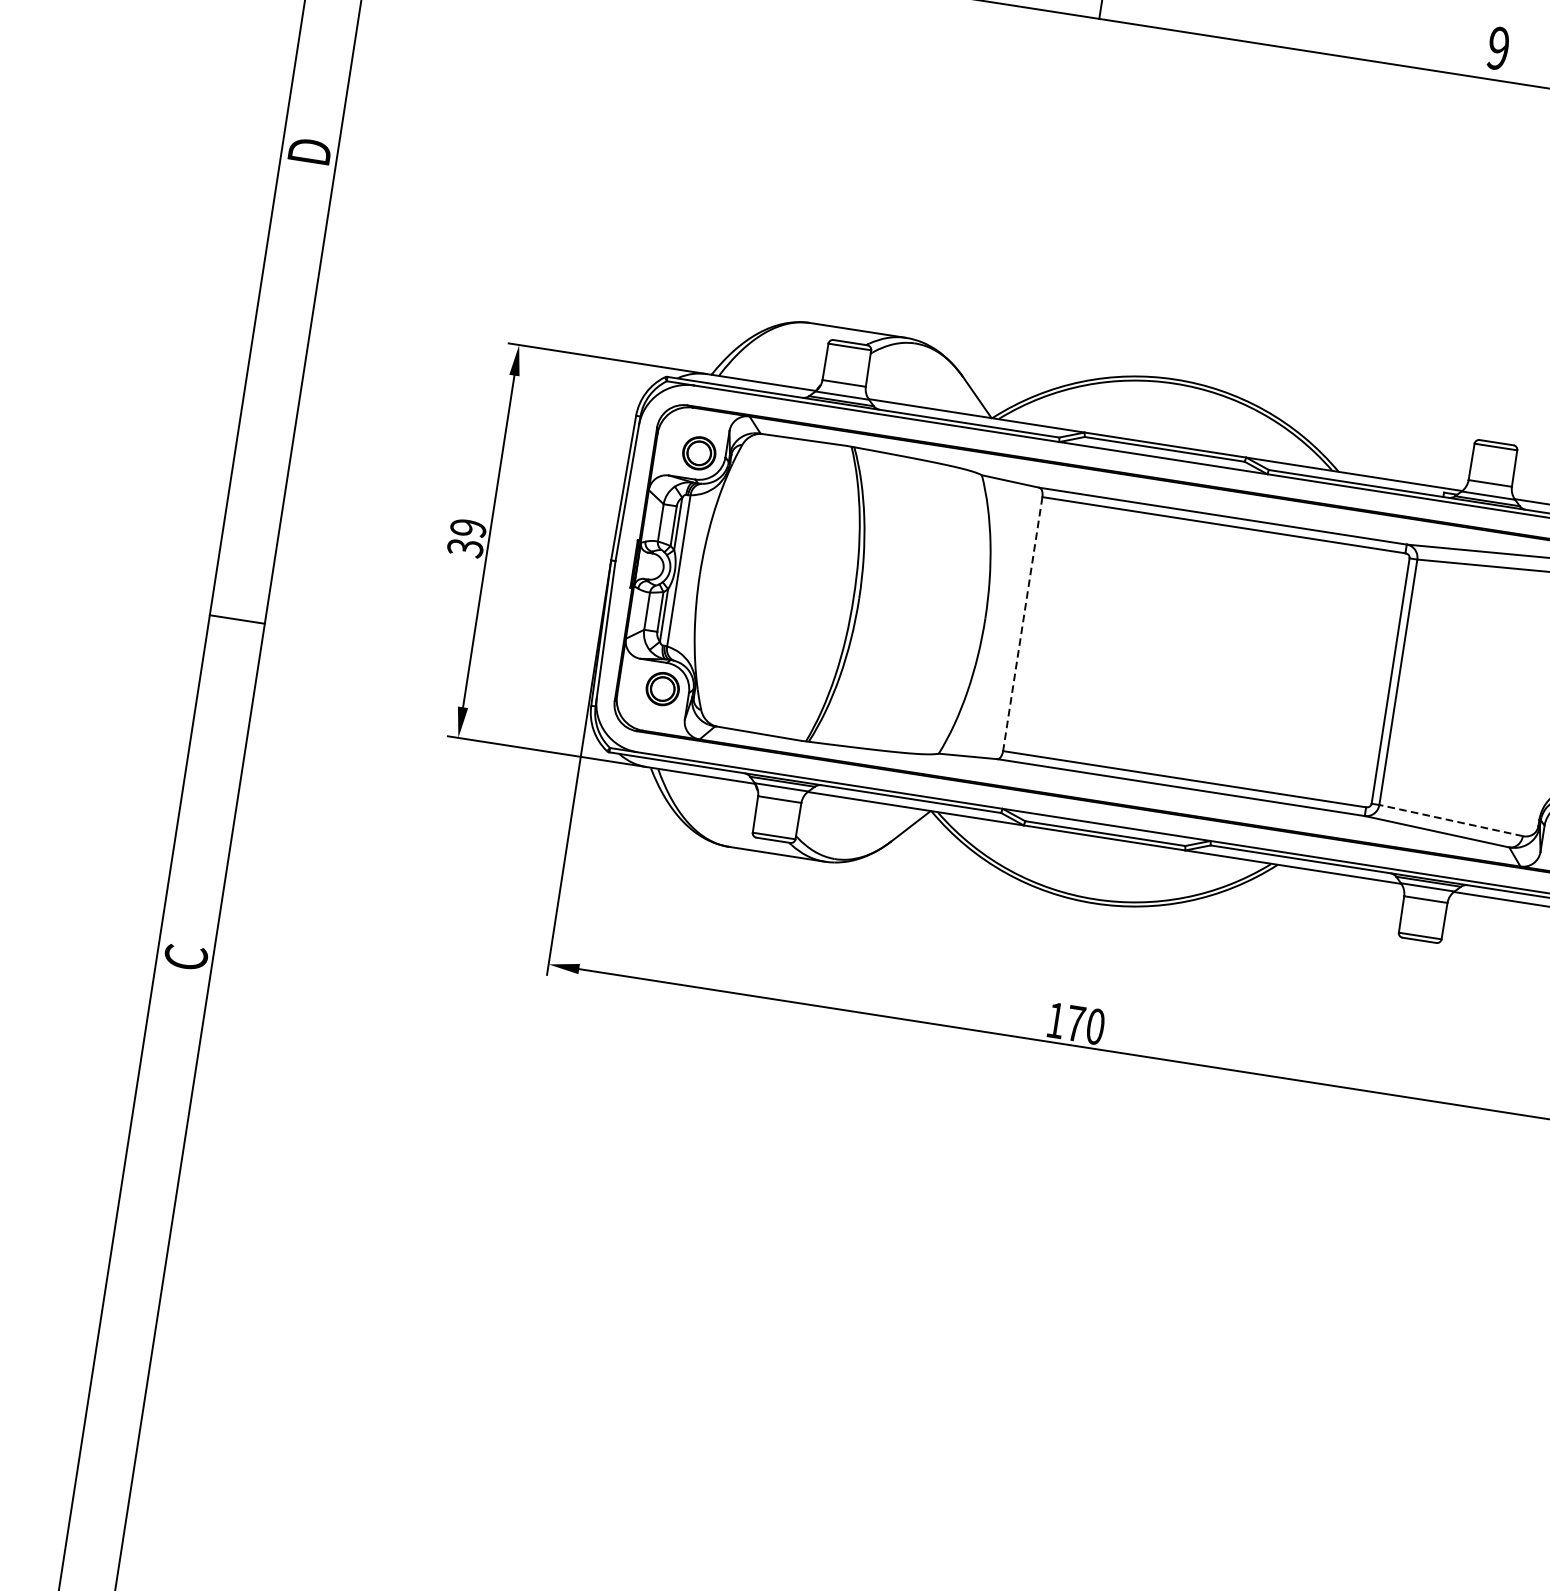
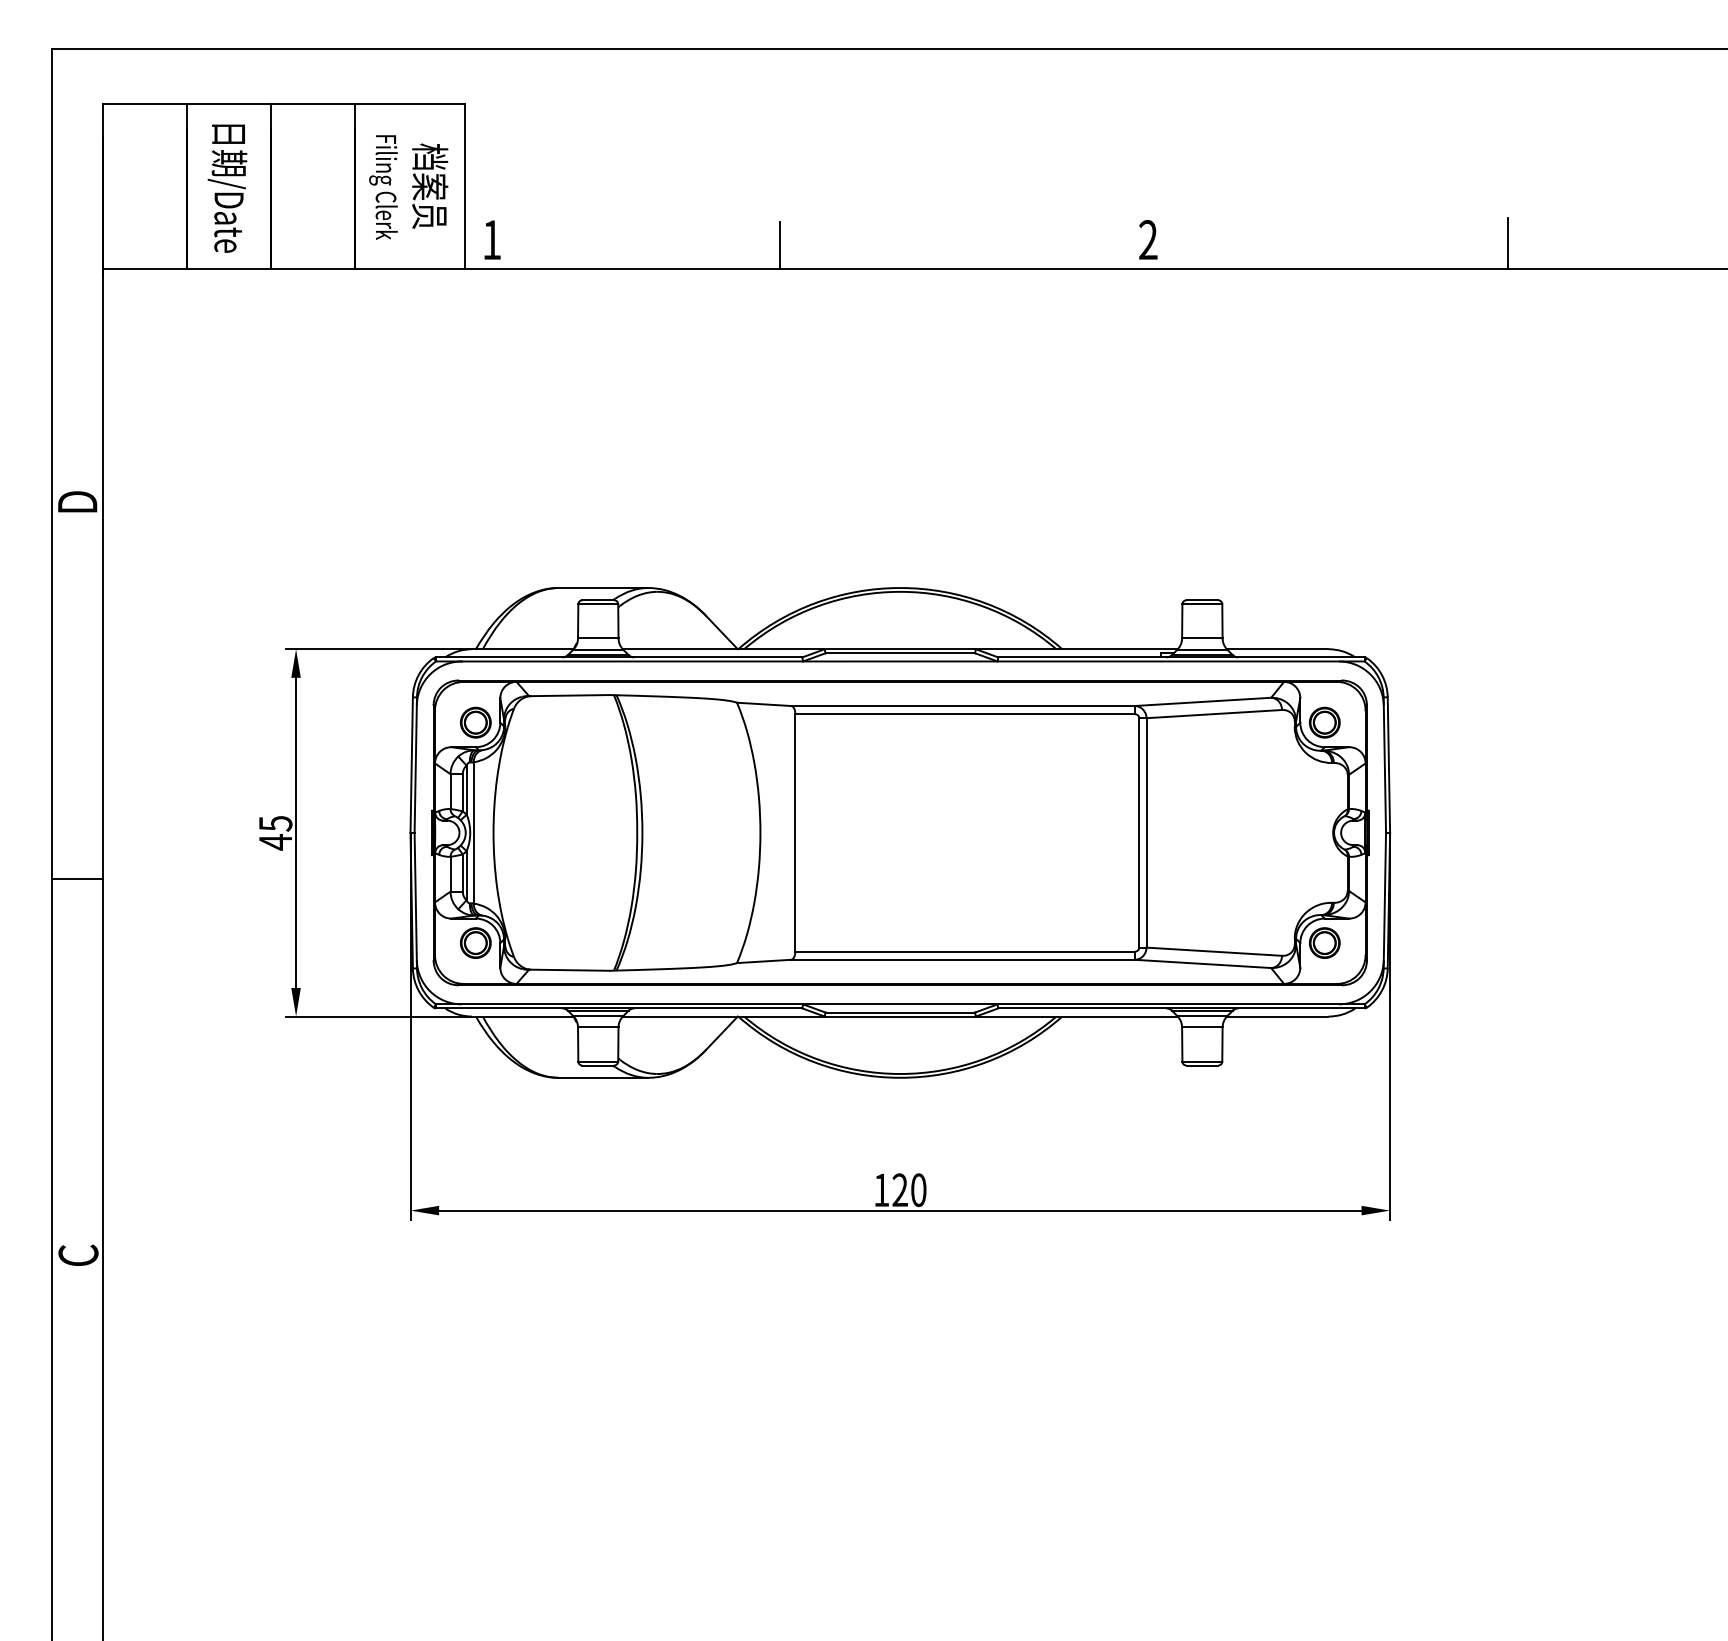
text: (1498, 48) -> (1148, 240), 9 -> 2
text: (466, 538) -> (275, 833), 39 -> 45
line: (237, 619) -> (77, 878), moved
line: (1022, 623) -> (795, 832), dashed -> solid
line: (1451, 820) -> (1214, 951), dashed -> solid
text: (1075, 1022) -> (899, 1189), 170 -> 120

